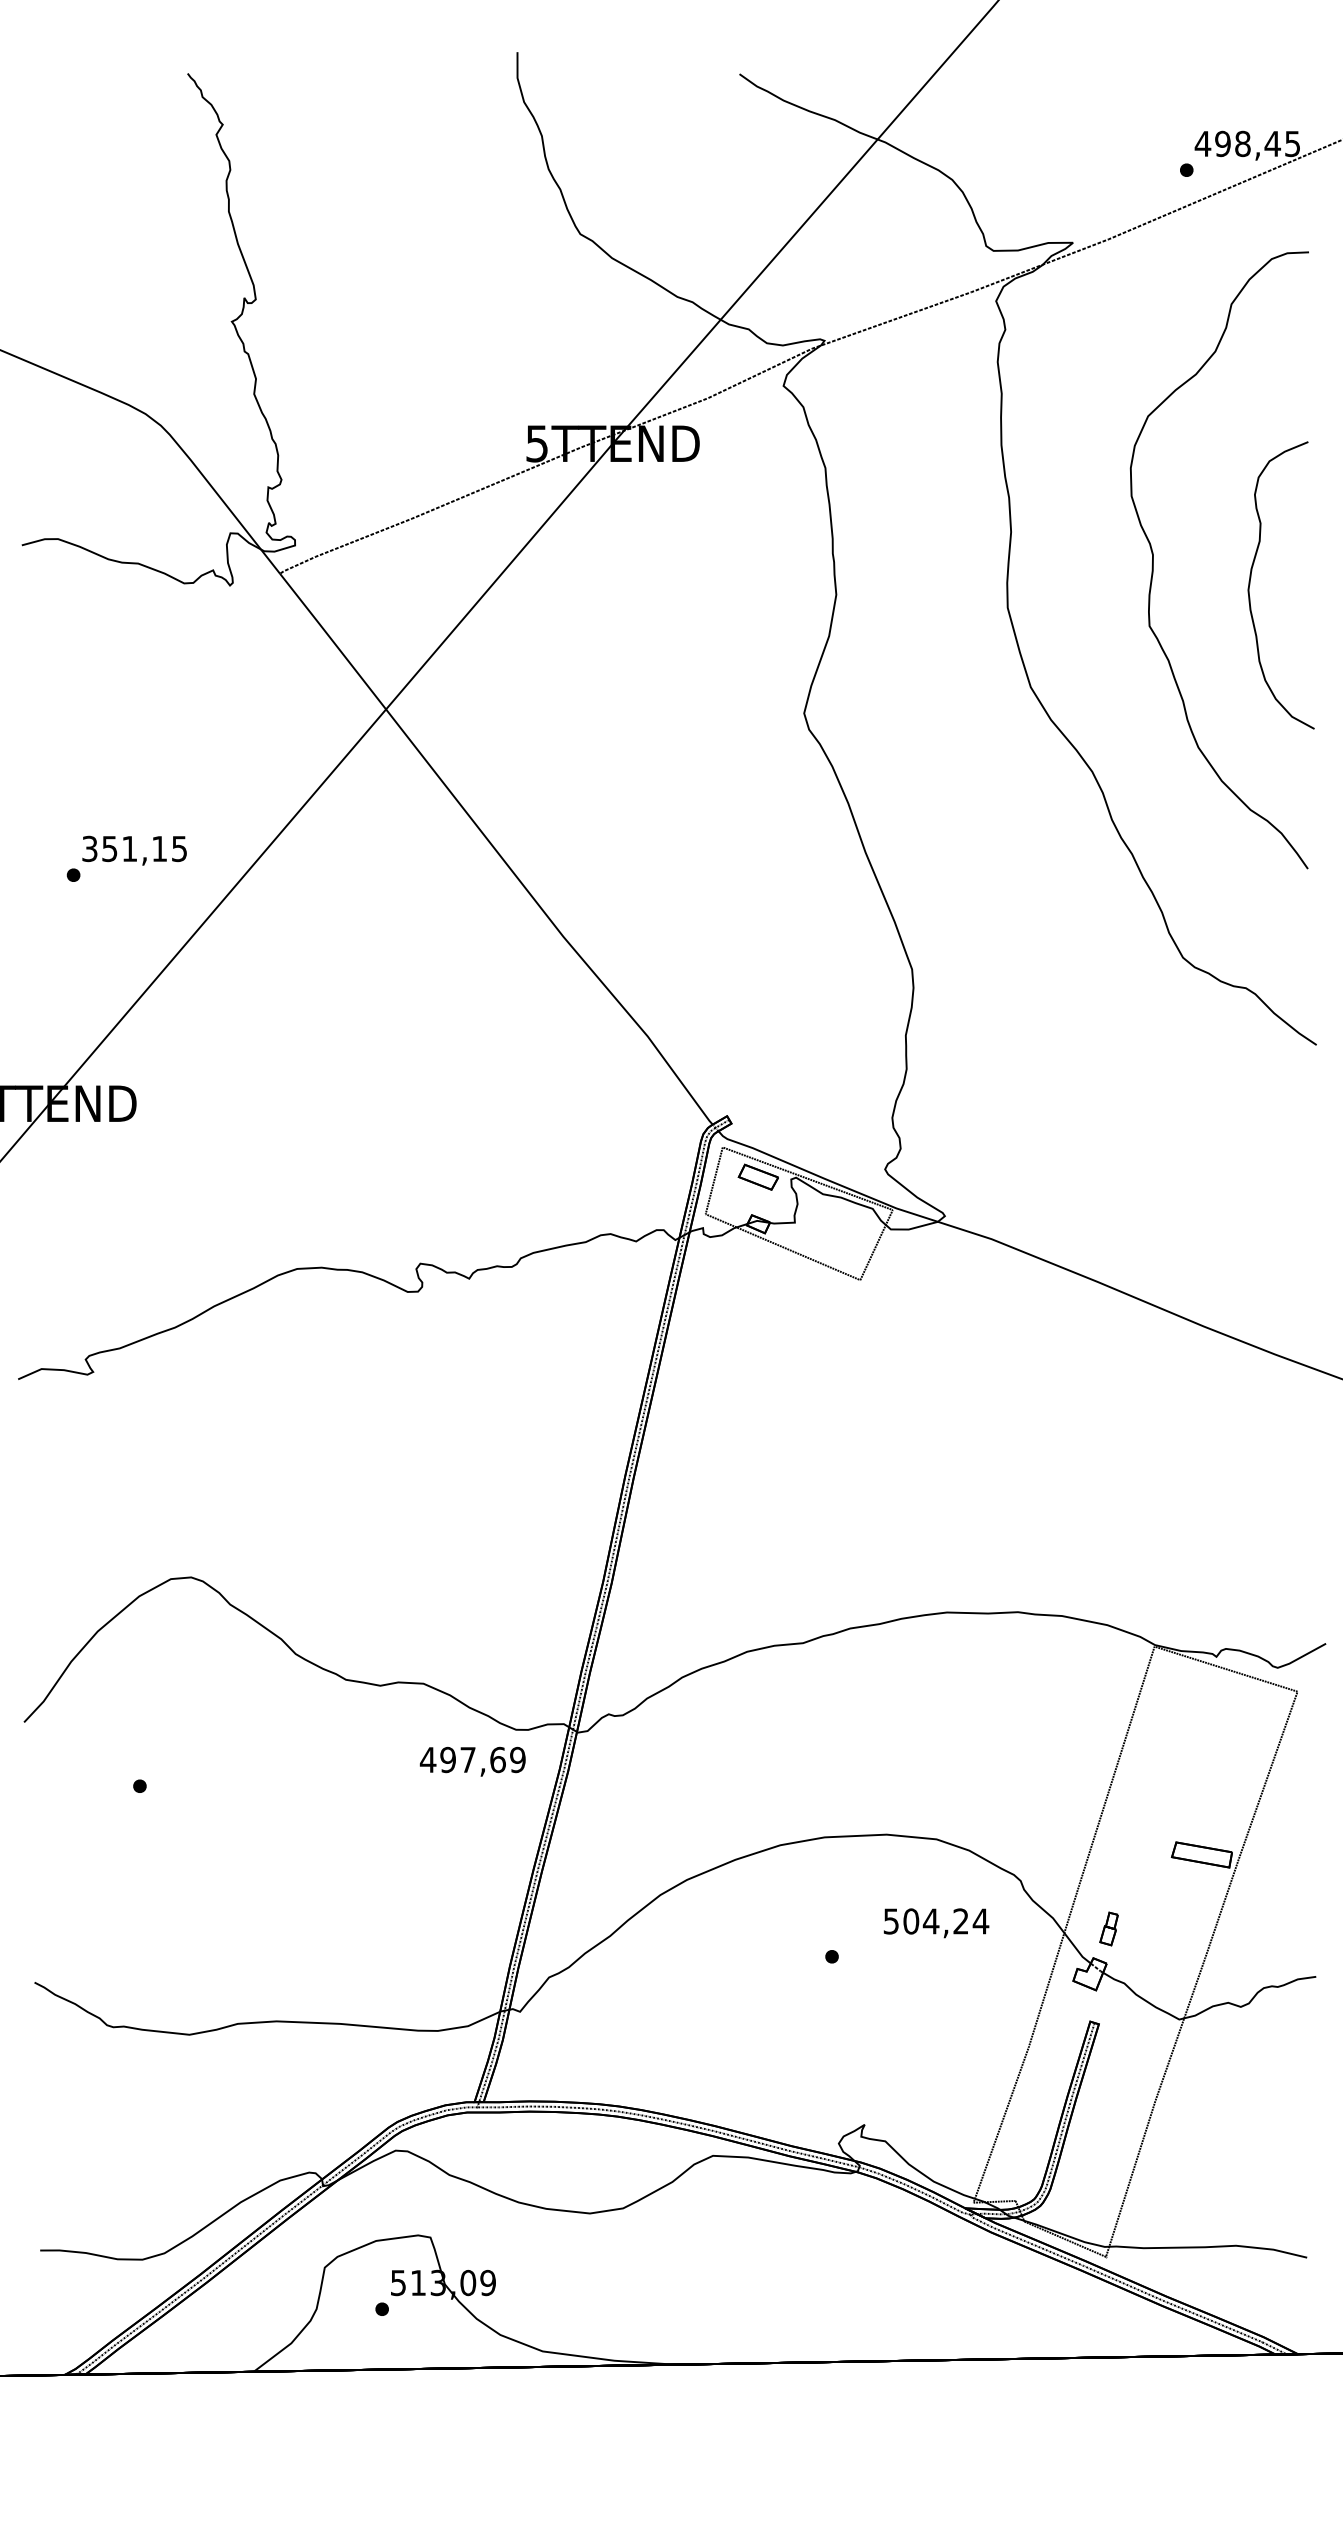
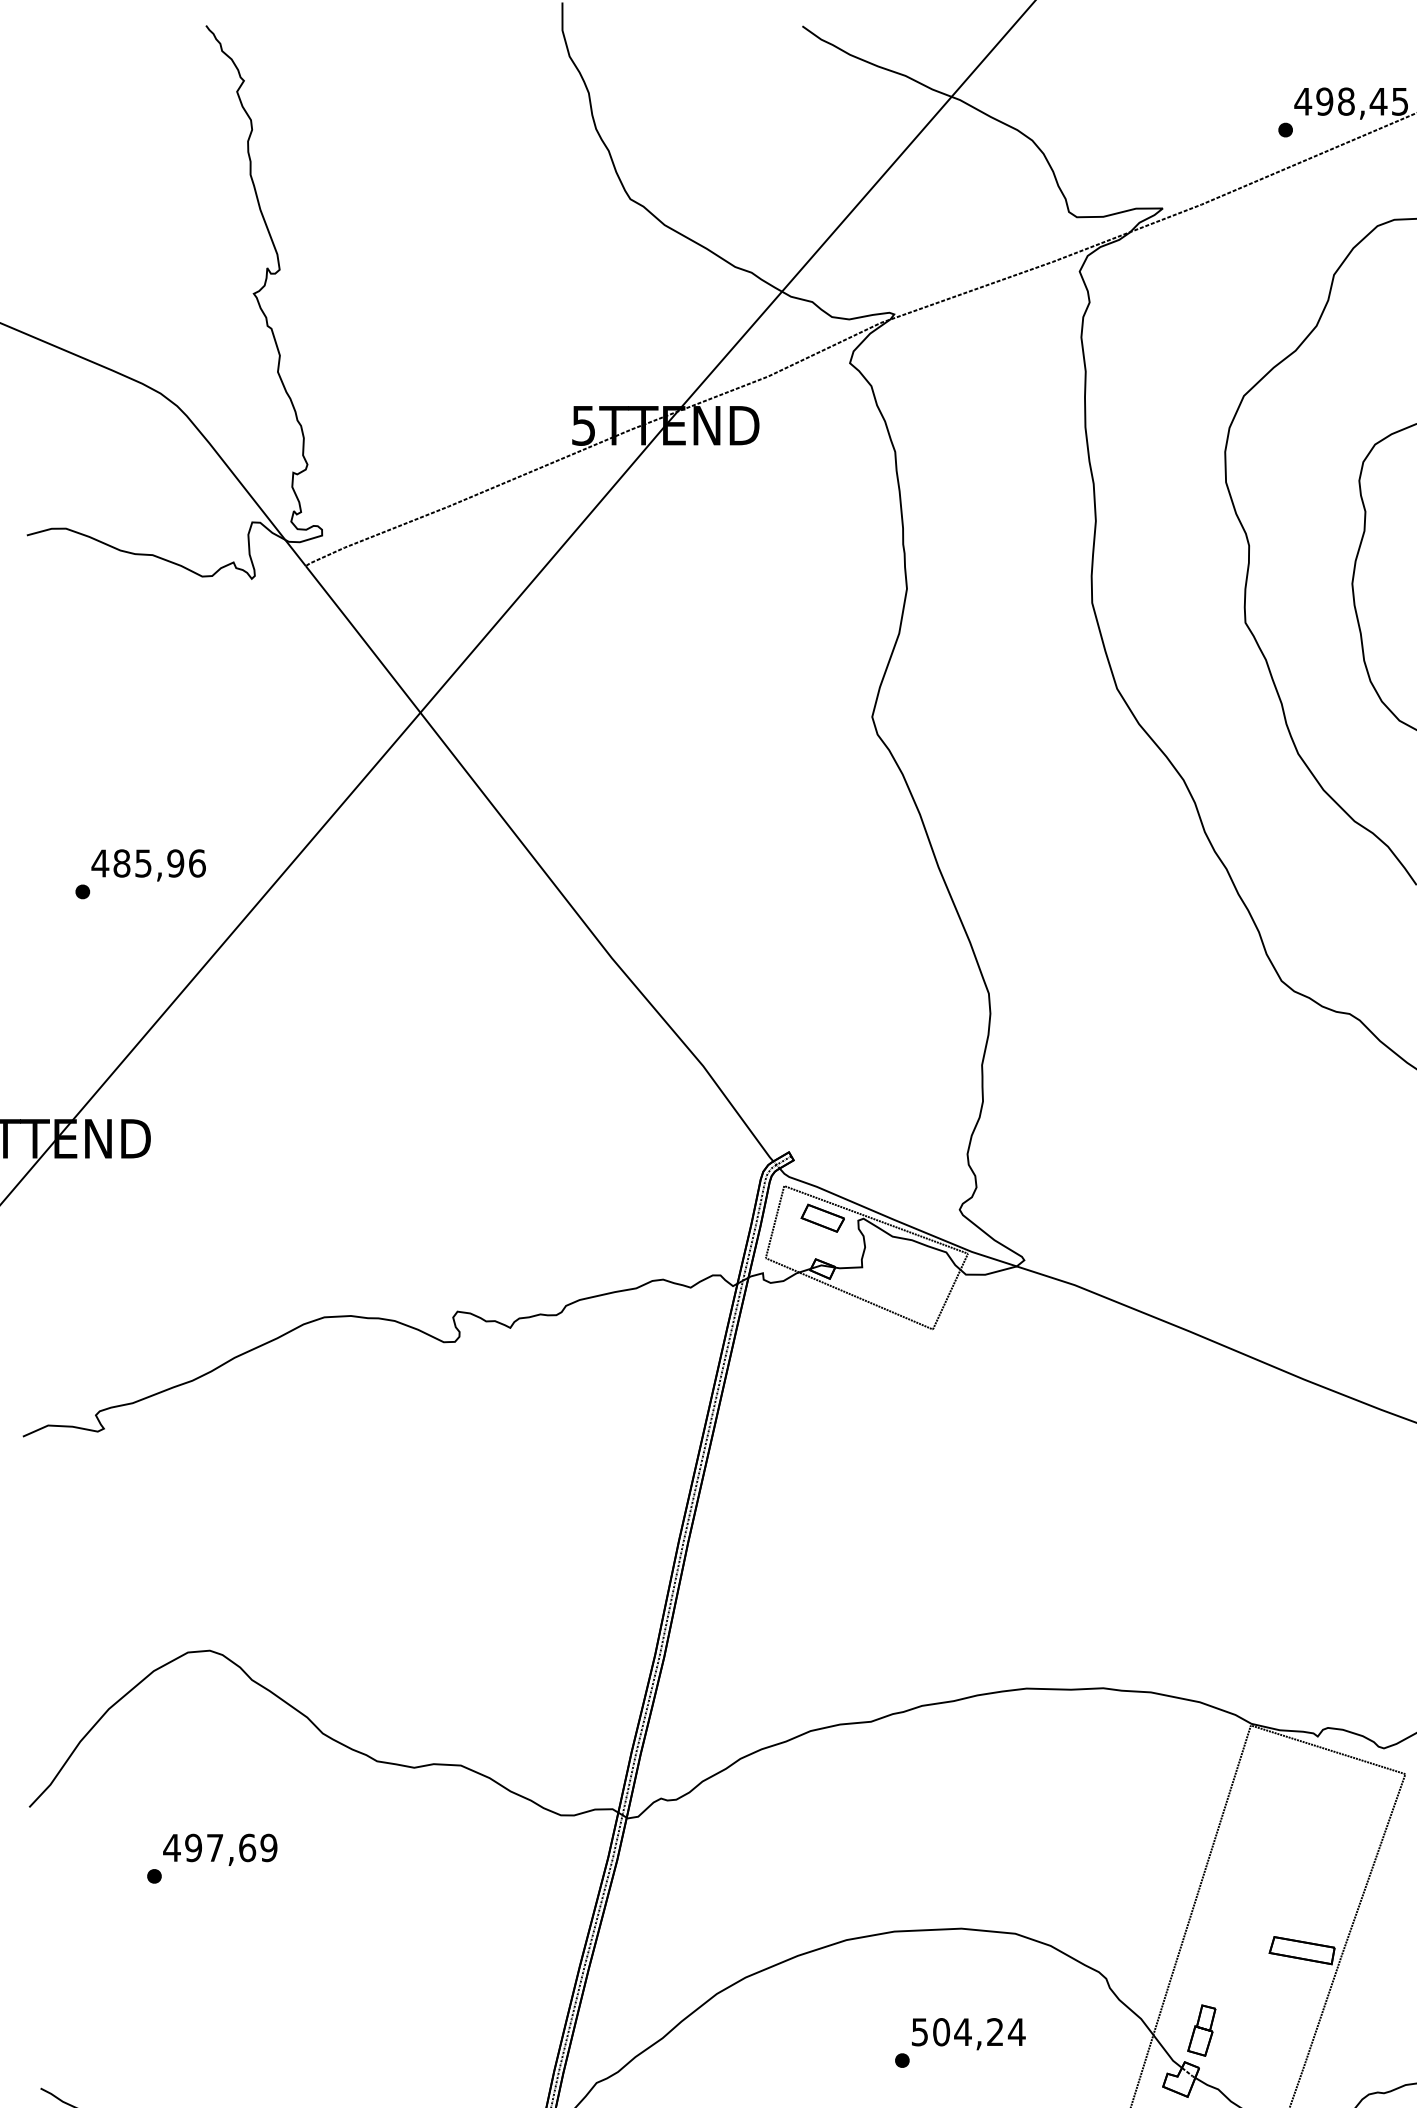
text: (134, 848) -> (148, 863), 351,15 -> 485,96
text: (472, 1761) -> (219, 1849), moved
text: (936, 1923) -> (968, 2034), moved
part: (1108, 1928) -> (1201, 2030), size x1.43

